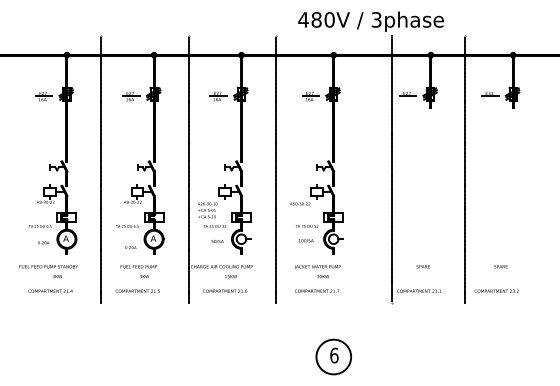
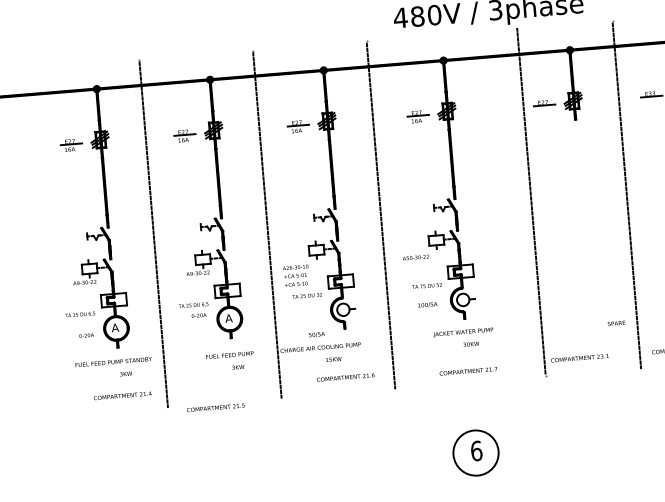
text: (217, 241) -> (316, 334), moved
text: (130, 247) -> (198, 315), moved
text: (422, 266) -> (615, 323), moved
text: (48, 271) -> (113, 368), moved
text: (138, 271) -> (229, 361), moved
text: (317, 271) -> (463, 338), moved
text: (50, 290) -> (122, 395), moved
text: (137, 290) -> (215, 407), moved
text: (225, 290) -> (346, 376), moved
text: (317, 290) -> (468, 370), moved

